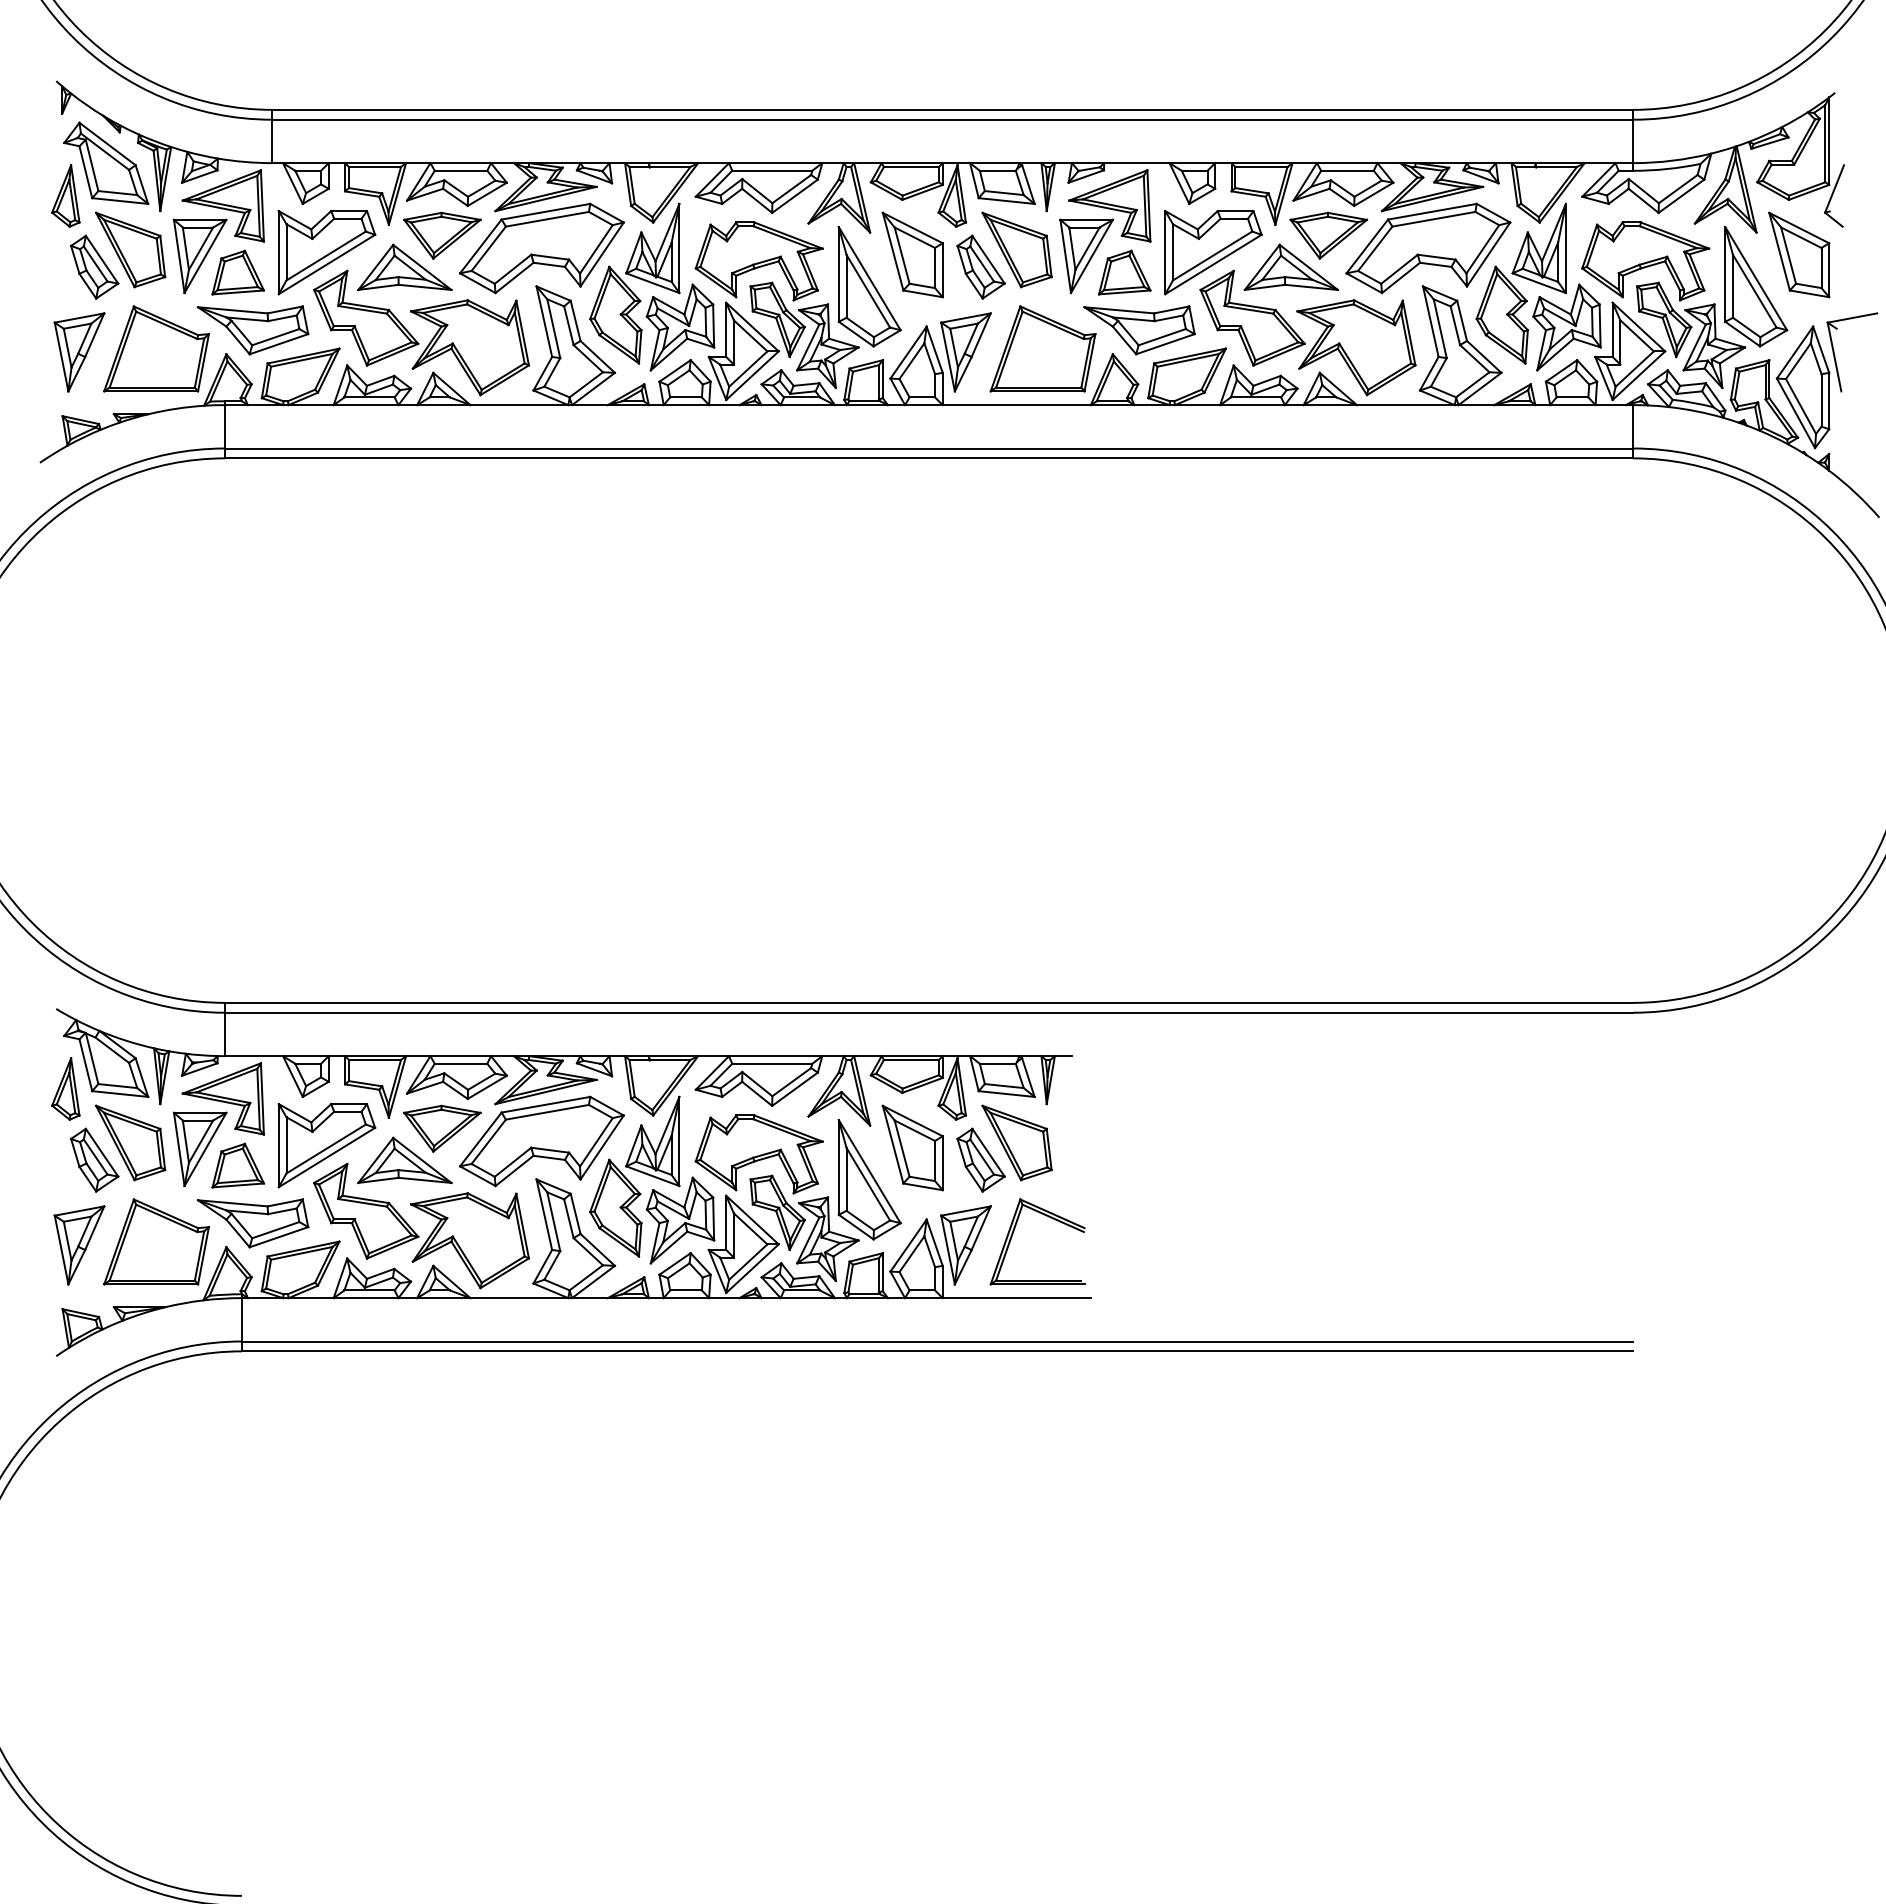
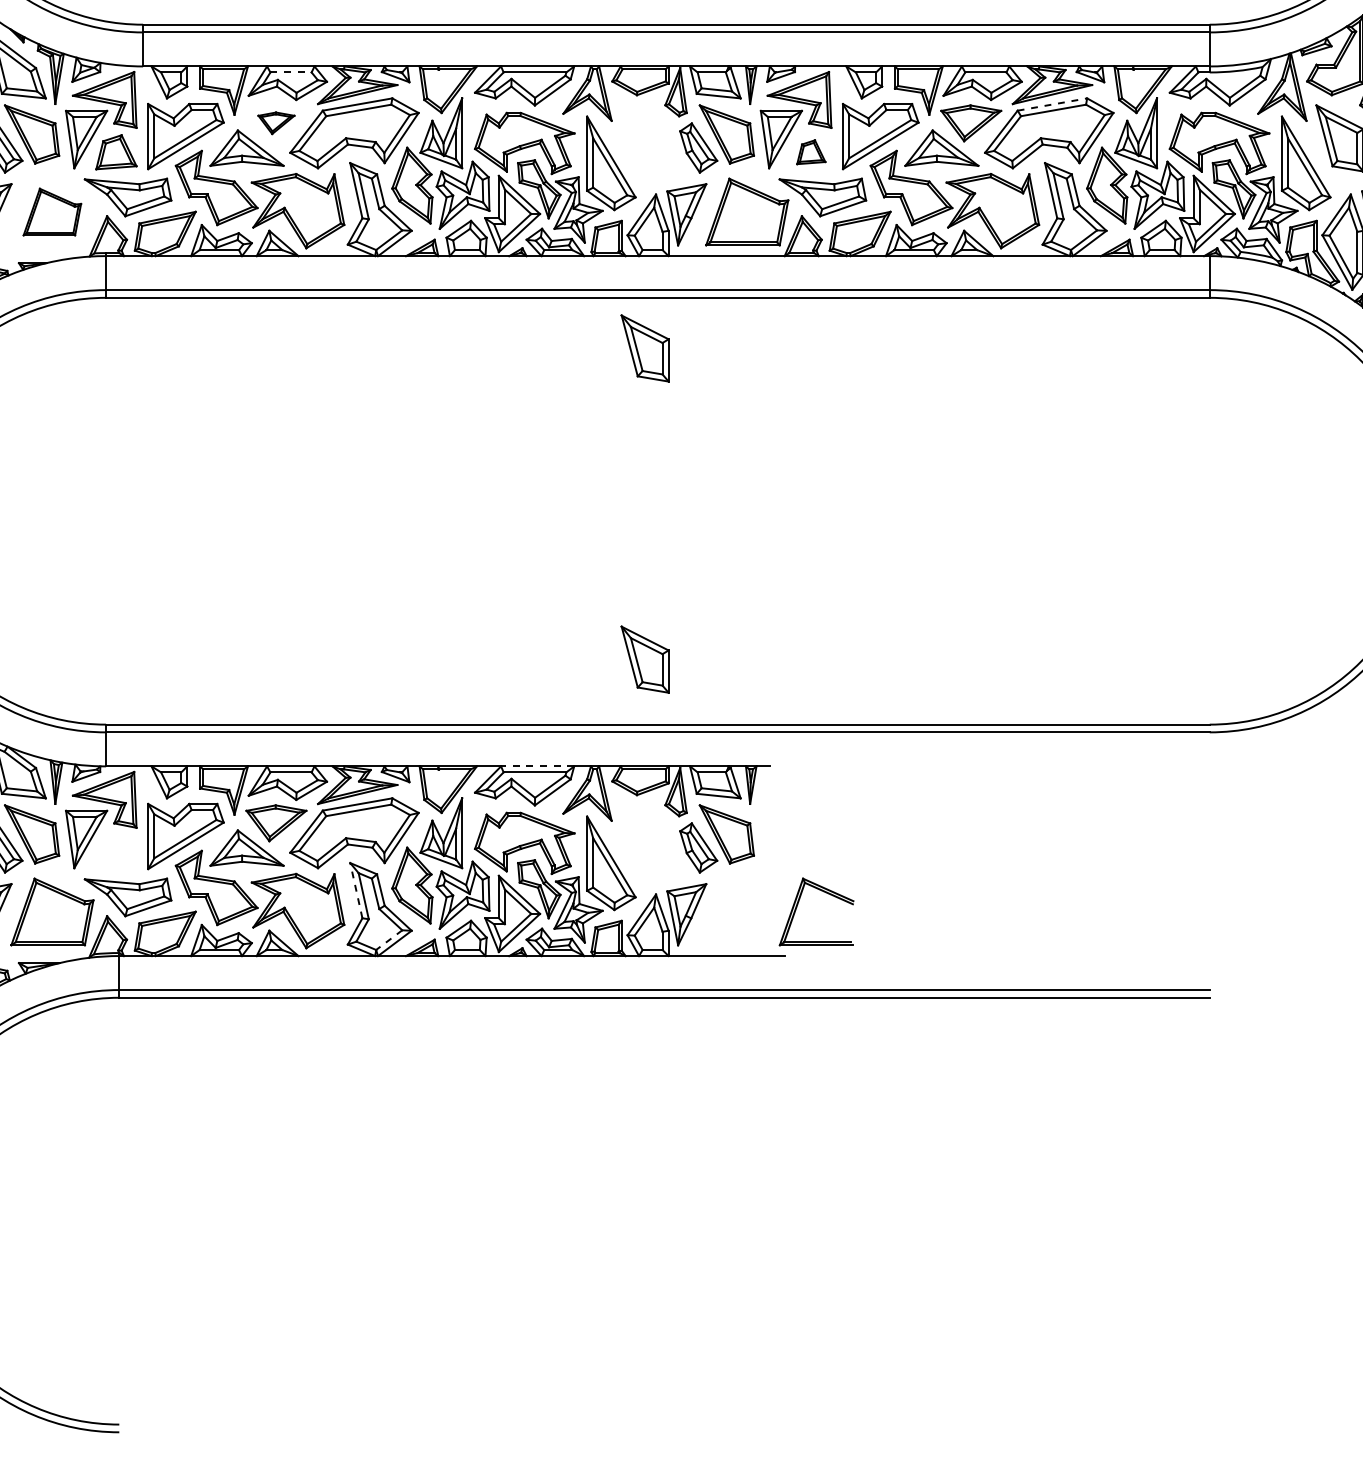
line: (461, 170) -> (291, 72), solid -> dashed
line: (1432, 211) -> (1052, 104), solid -> dashed
part: (442, 235) -> (276, 123), size x0.6
part: (912, 254) -> (644, 348), moved
part: (1124, 272) -> (811, 152), size x0.7
part: (156, 348) -> (52, 211), size x0.7
line: (775, 1056) -> (537, 766), solid -> dashed
part: (912, 1147) -> (644, 659), moved
part: (238, 1165) -> (116, 852), removed
line: (544, 1214) -> (356, 890), solid -> dashed
part: (1013, 1234) -> (797, 906), moved
line: (586, 1277) -> (389, 939), solid -> dashed

